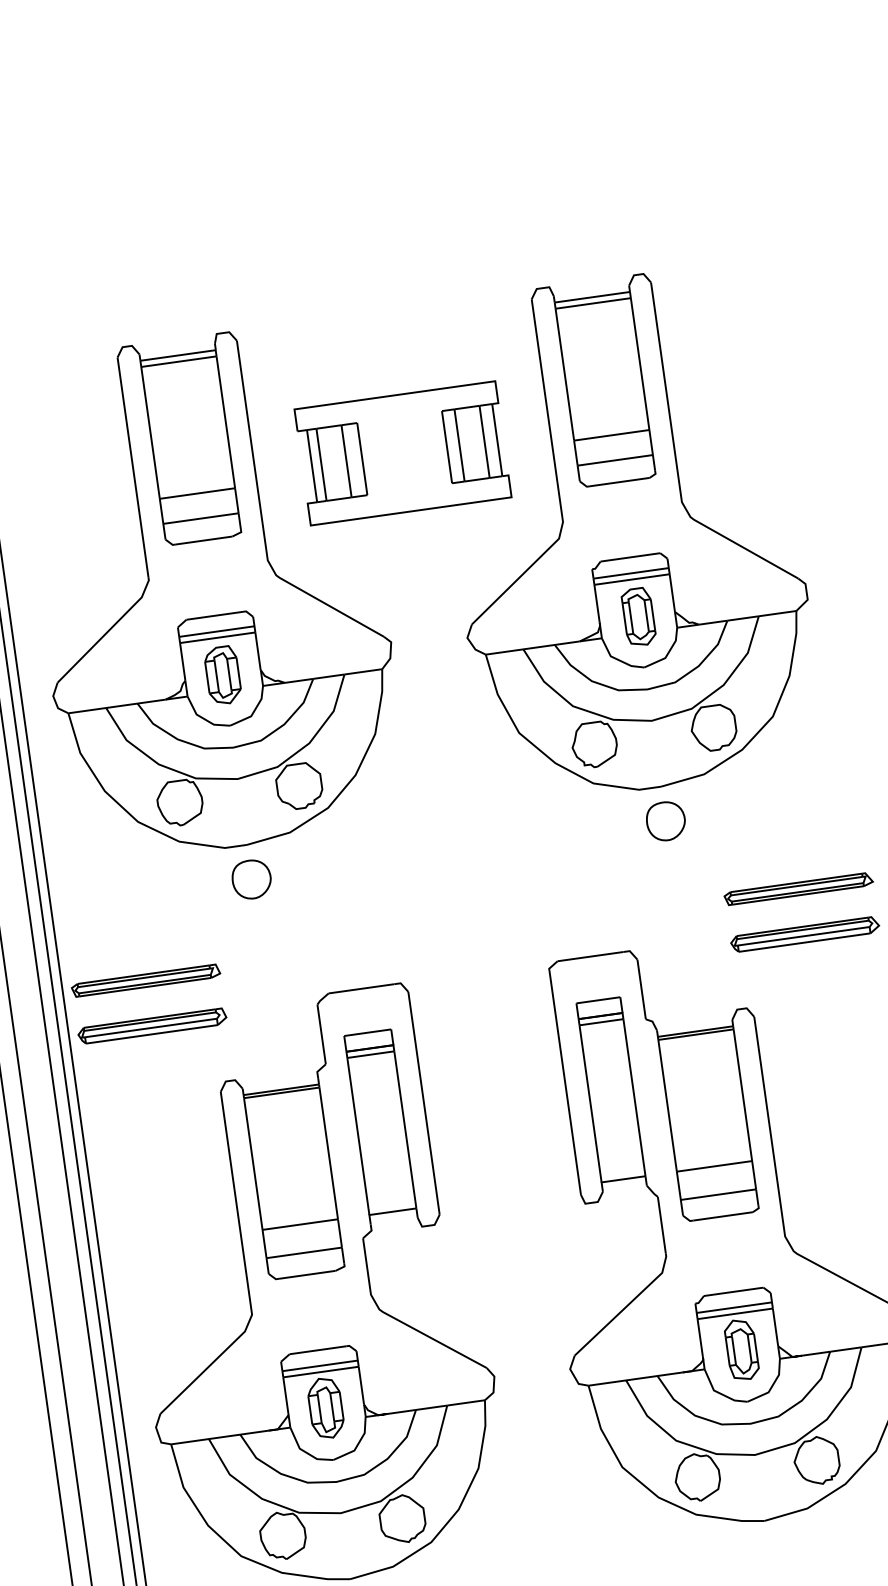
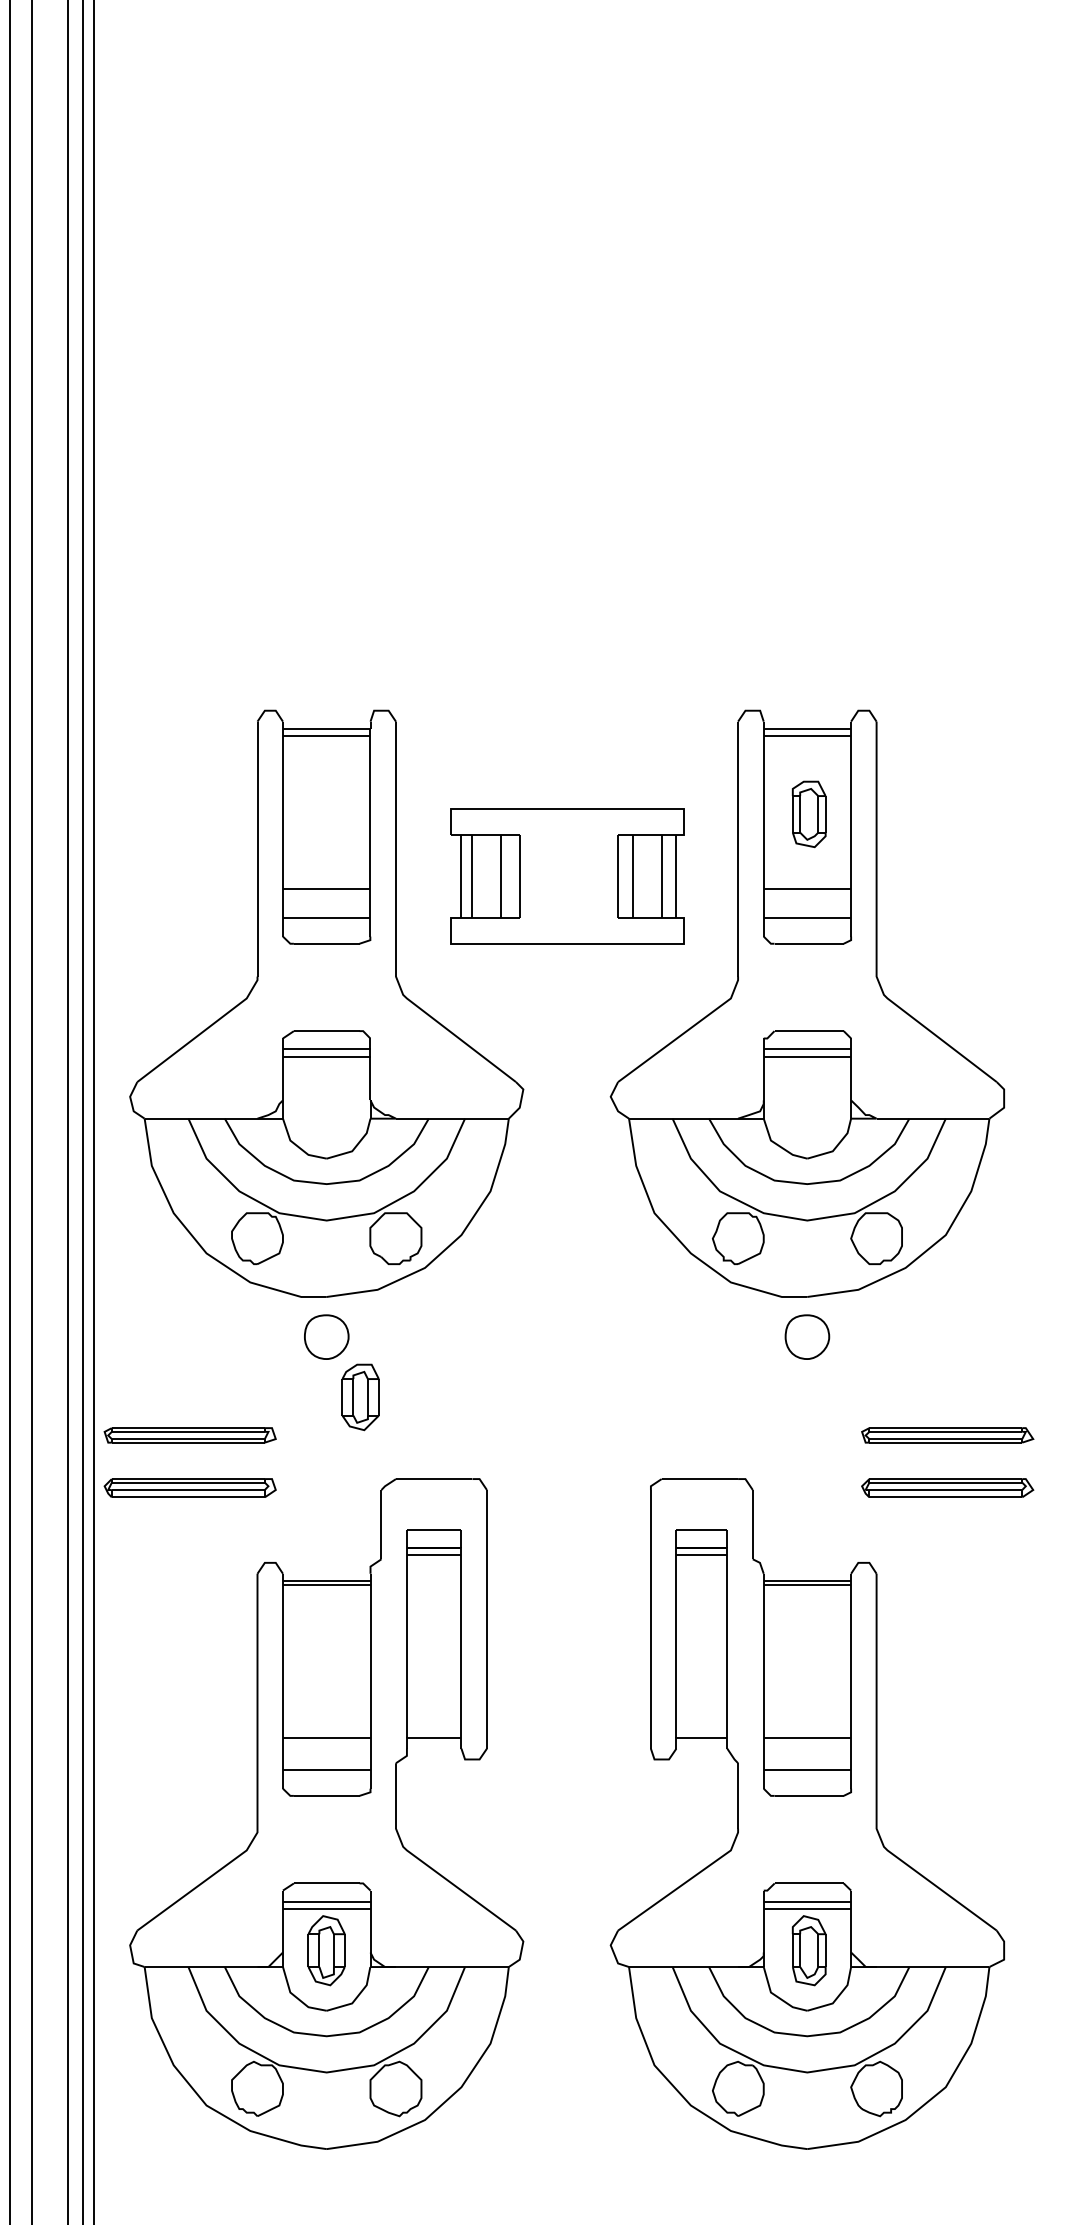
part: (638, 617) -> (808, 814), moved
part: (222, 675) -> (360, 1397), moved

